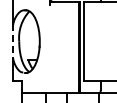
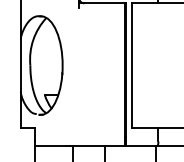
line: (13, 42) -> (21, 66), dashed -> solid

